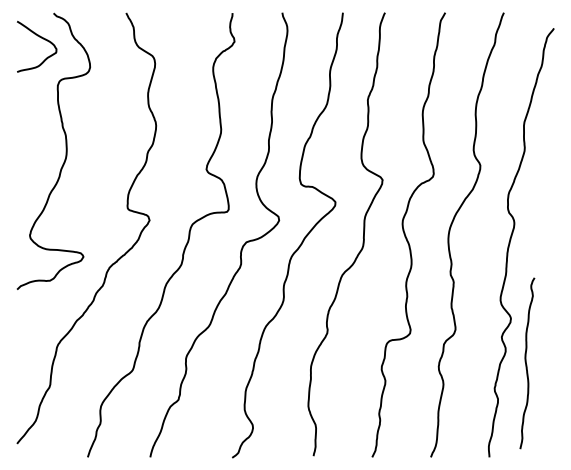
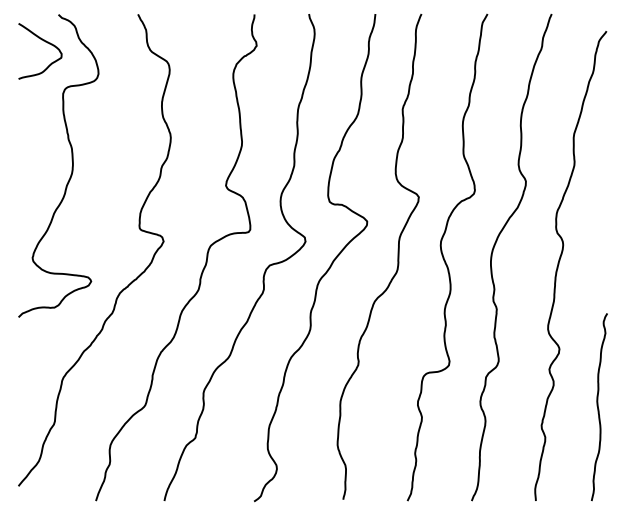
curve: (526, 363) -> (598, 407), moved

